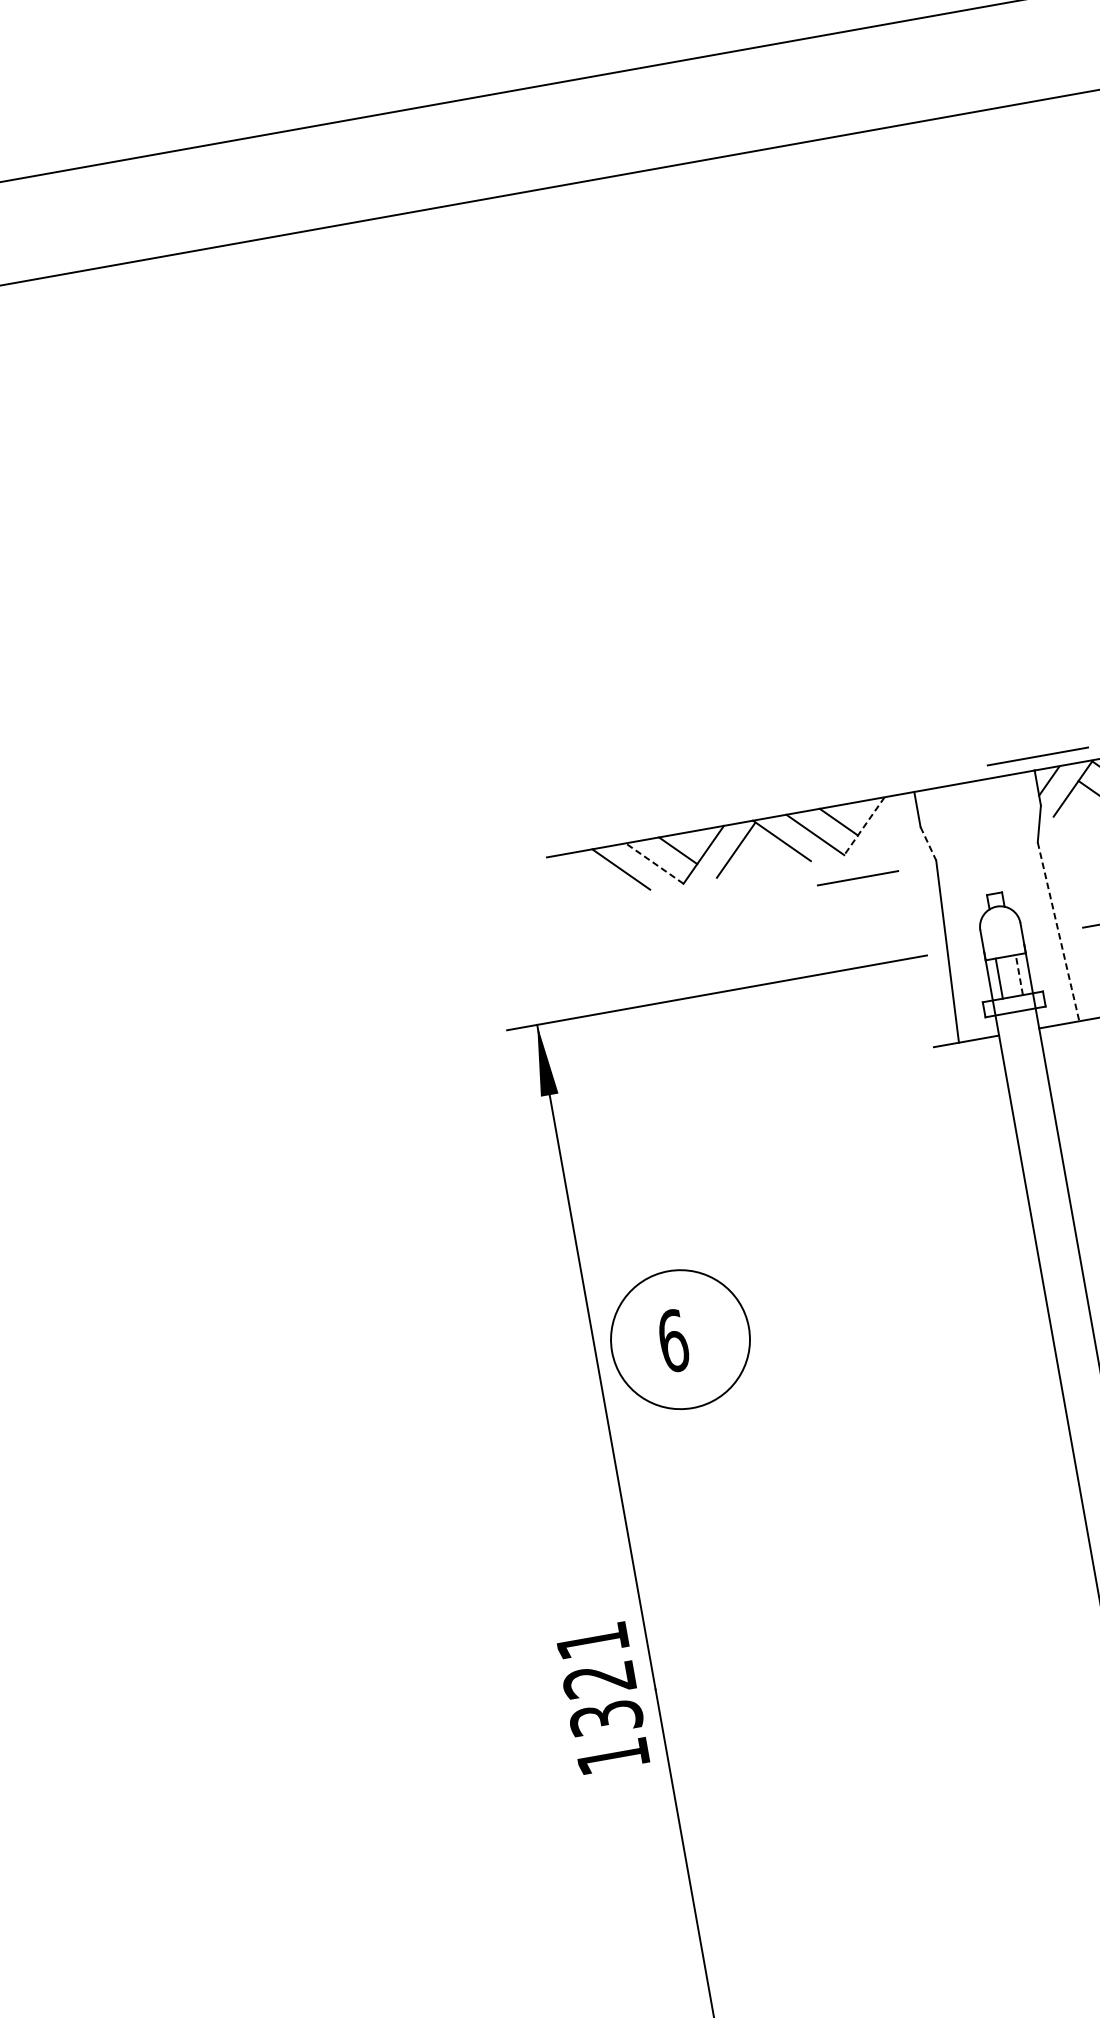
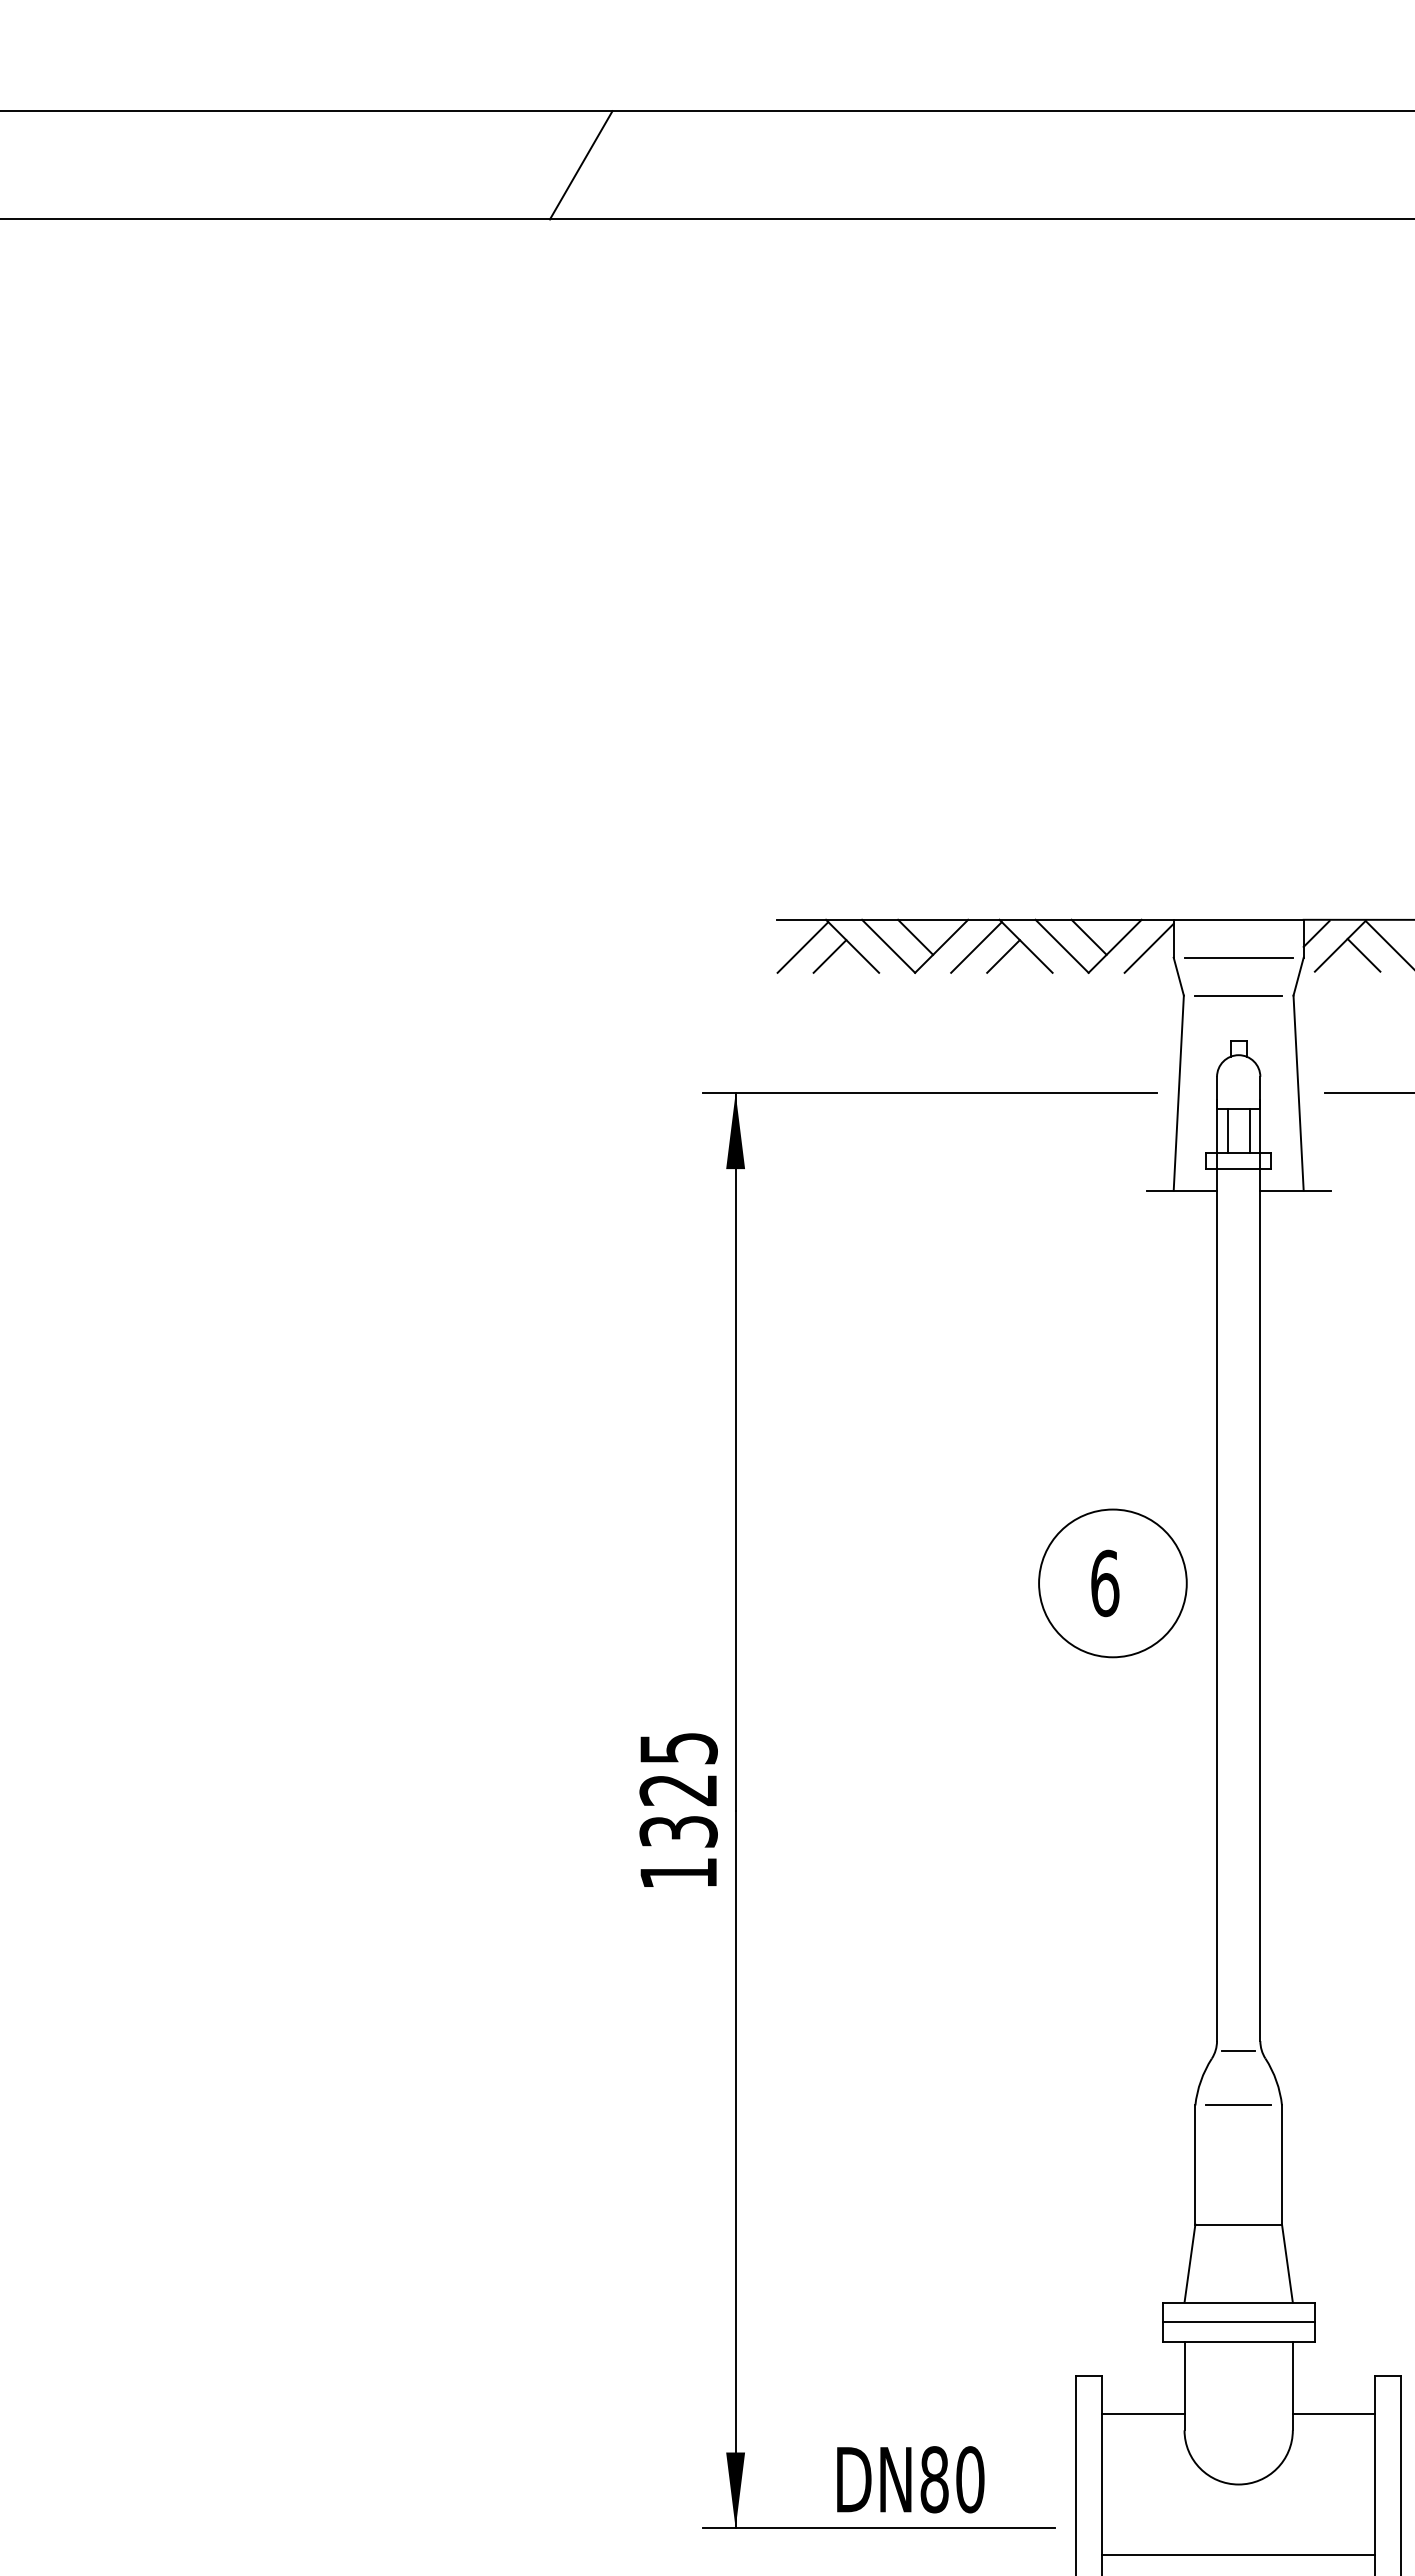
line: (240, 191) -> (580, 165), added
line: (1037, 756) -> (1238, 957), moved
line: (895, 821) -> (1148, 947), added
line: (864, 826) -> (1115, 946), dashed -> solid
line: (928, 843) -> (1178, 976), dashed -> solid
line: (762, 854) -> (1003, 956), added
line: (654, 863) -> (888, 946), dashed -> solid
line: (575, 878) -> (802, 947), added
line: (857, 878) -> (1238, 995), moved
line: (601, 882) -> (829, 956), added
line: (1058, 932) -> (1298, 1093), dashed -> solid
line: (1019, 975) -> (1249, 1131), dashed -> solid
part: (680, 1339) -> (1112, 1583), moved
text: (592, 1641) -> (678, 1748), 1321 -> 1325

